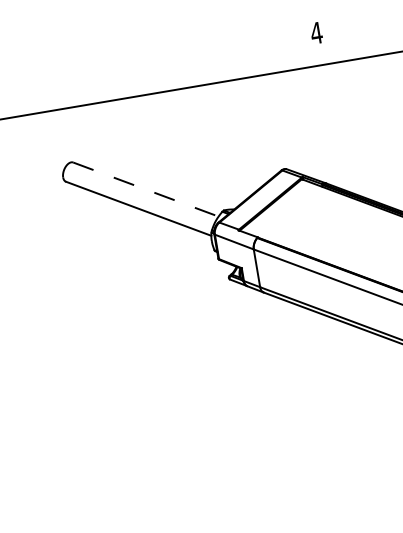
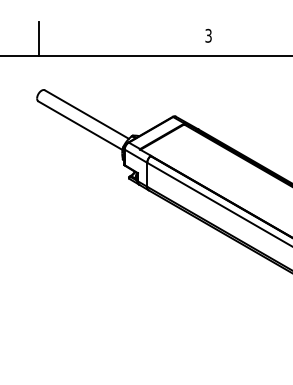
text: (316, 32) -> (208, 35), 4 -> 3
line: (51, 83) -> (39, 39), added
line: (145, 189) -> (86, 114), dashed -> solid

